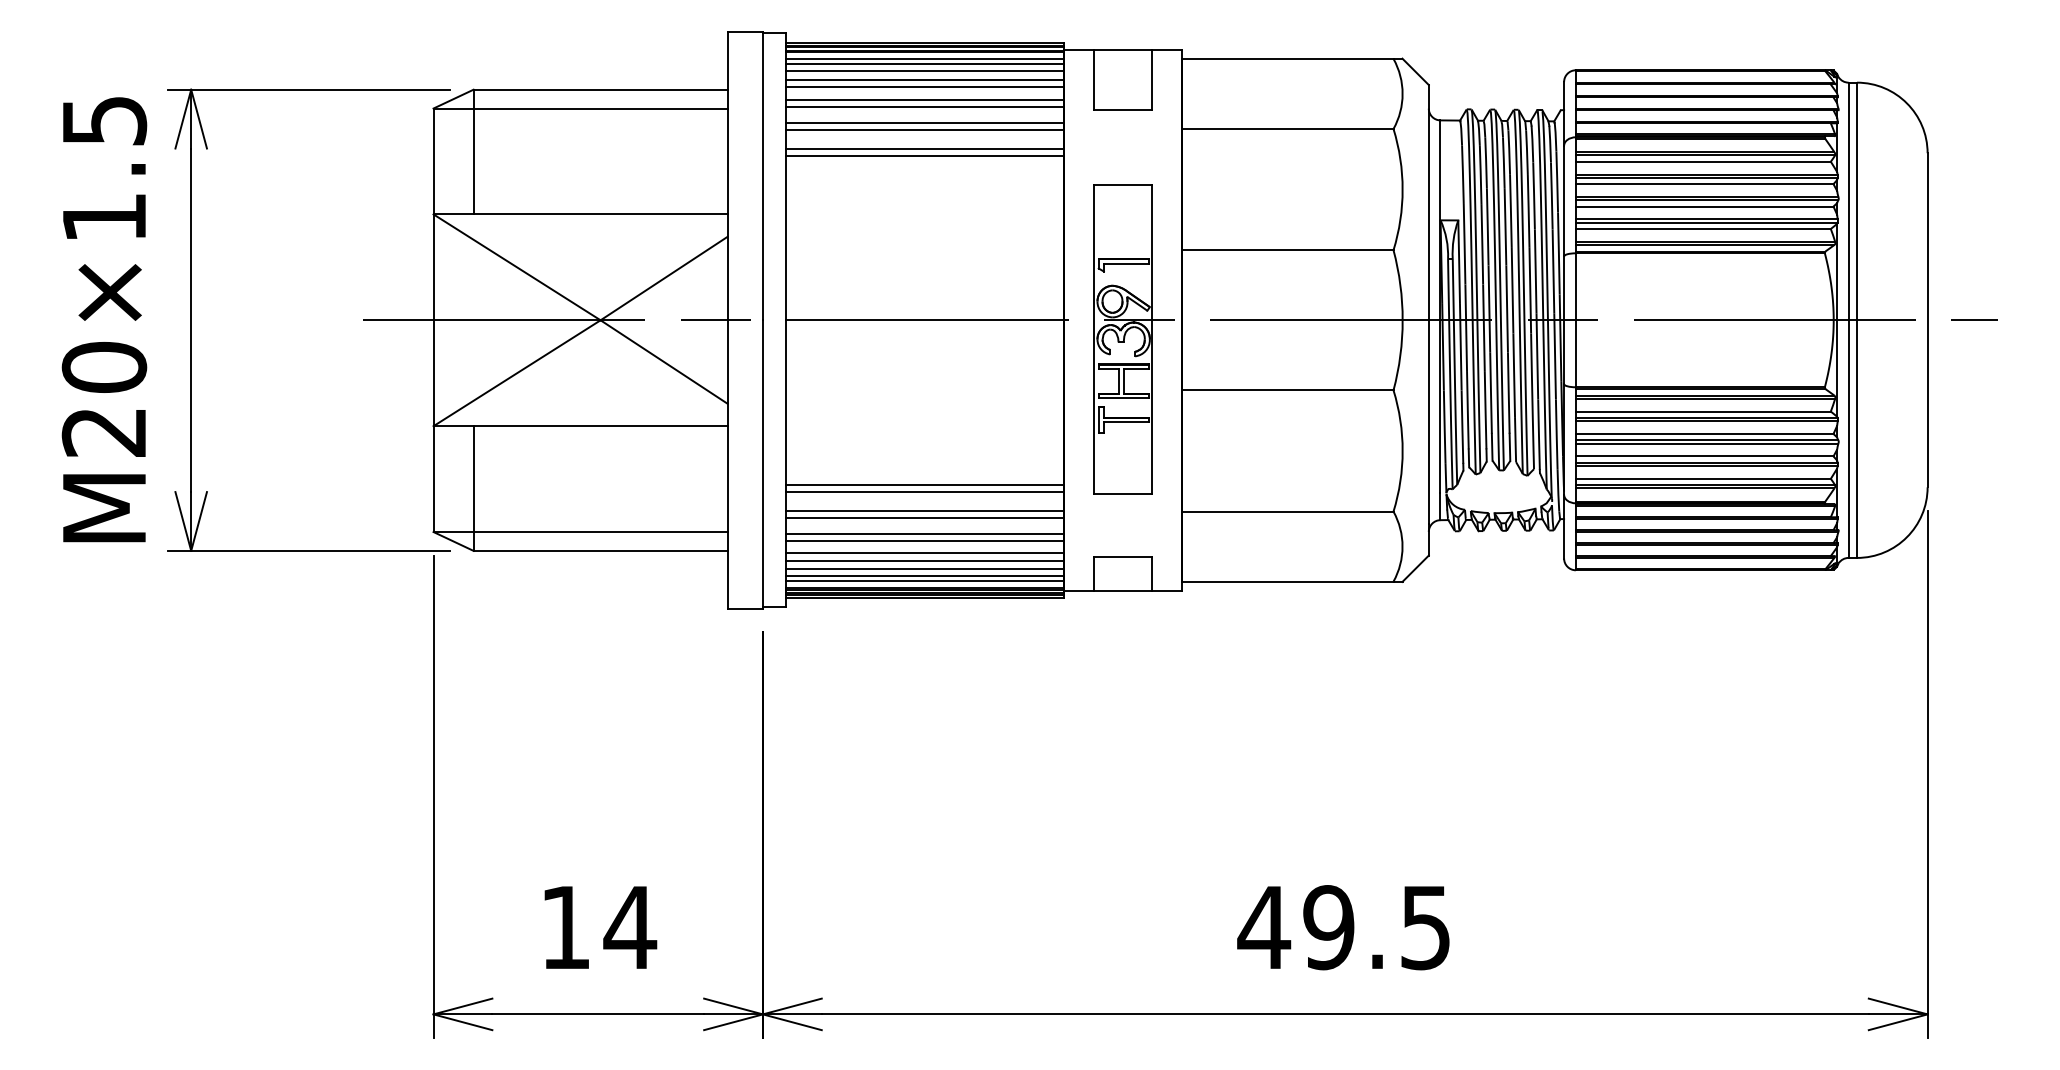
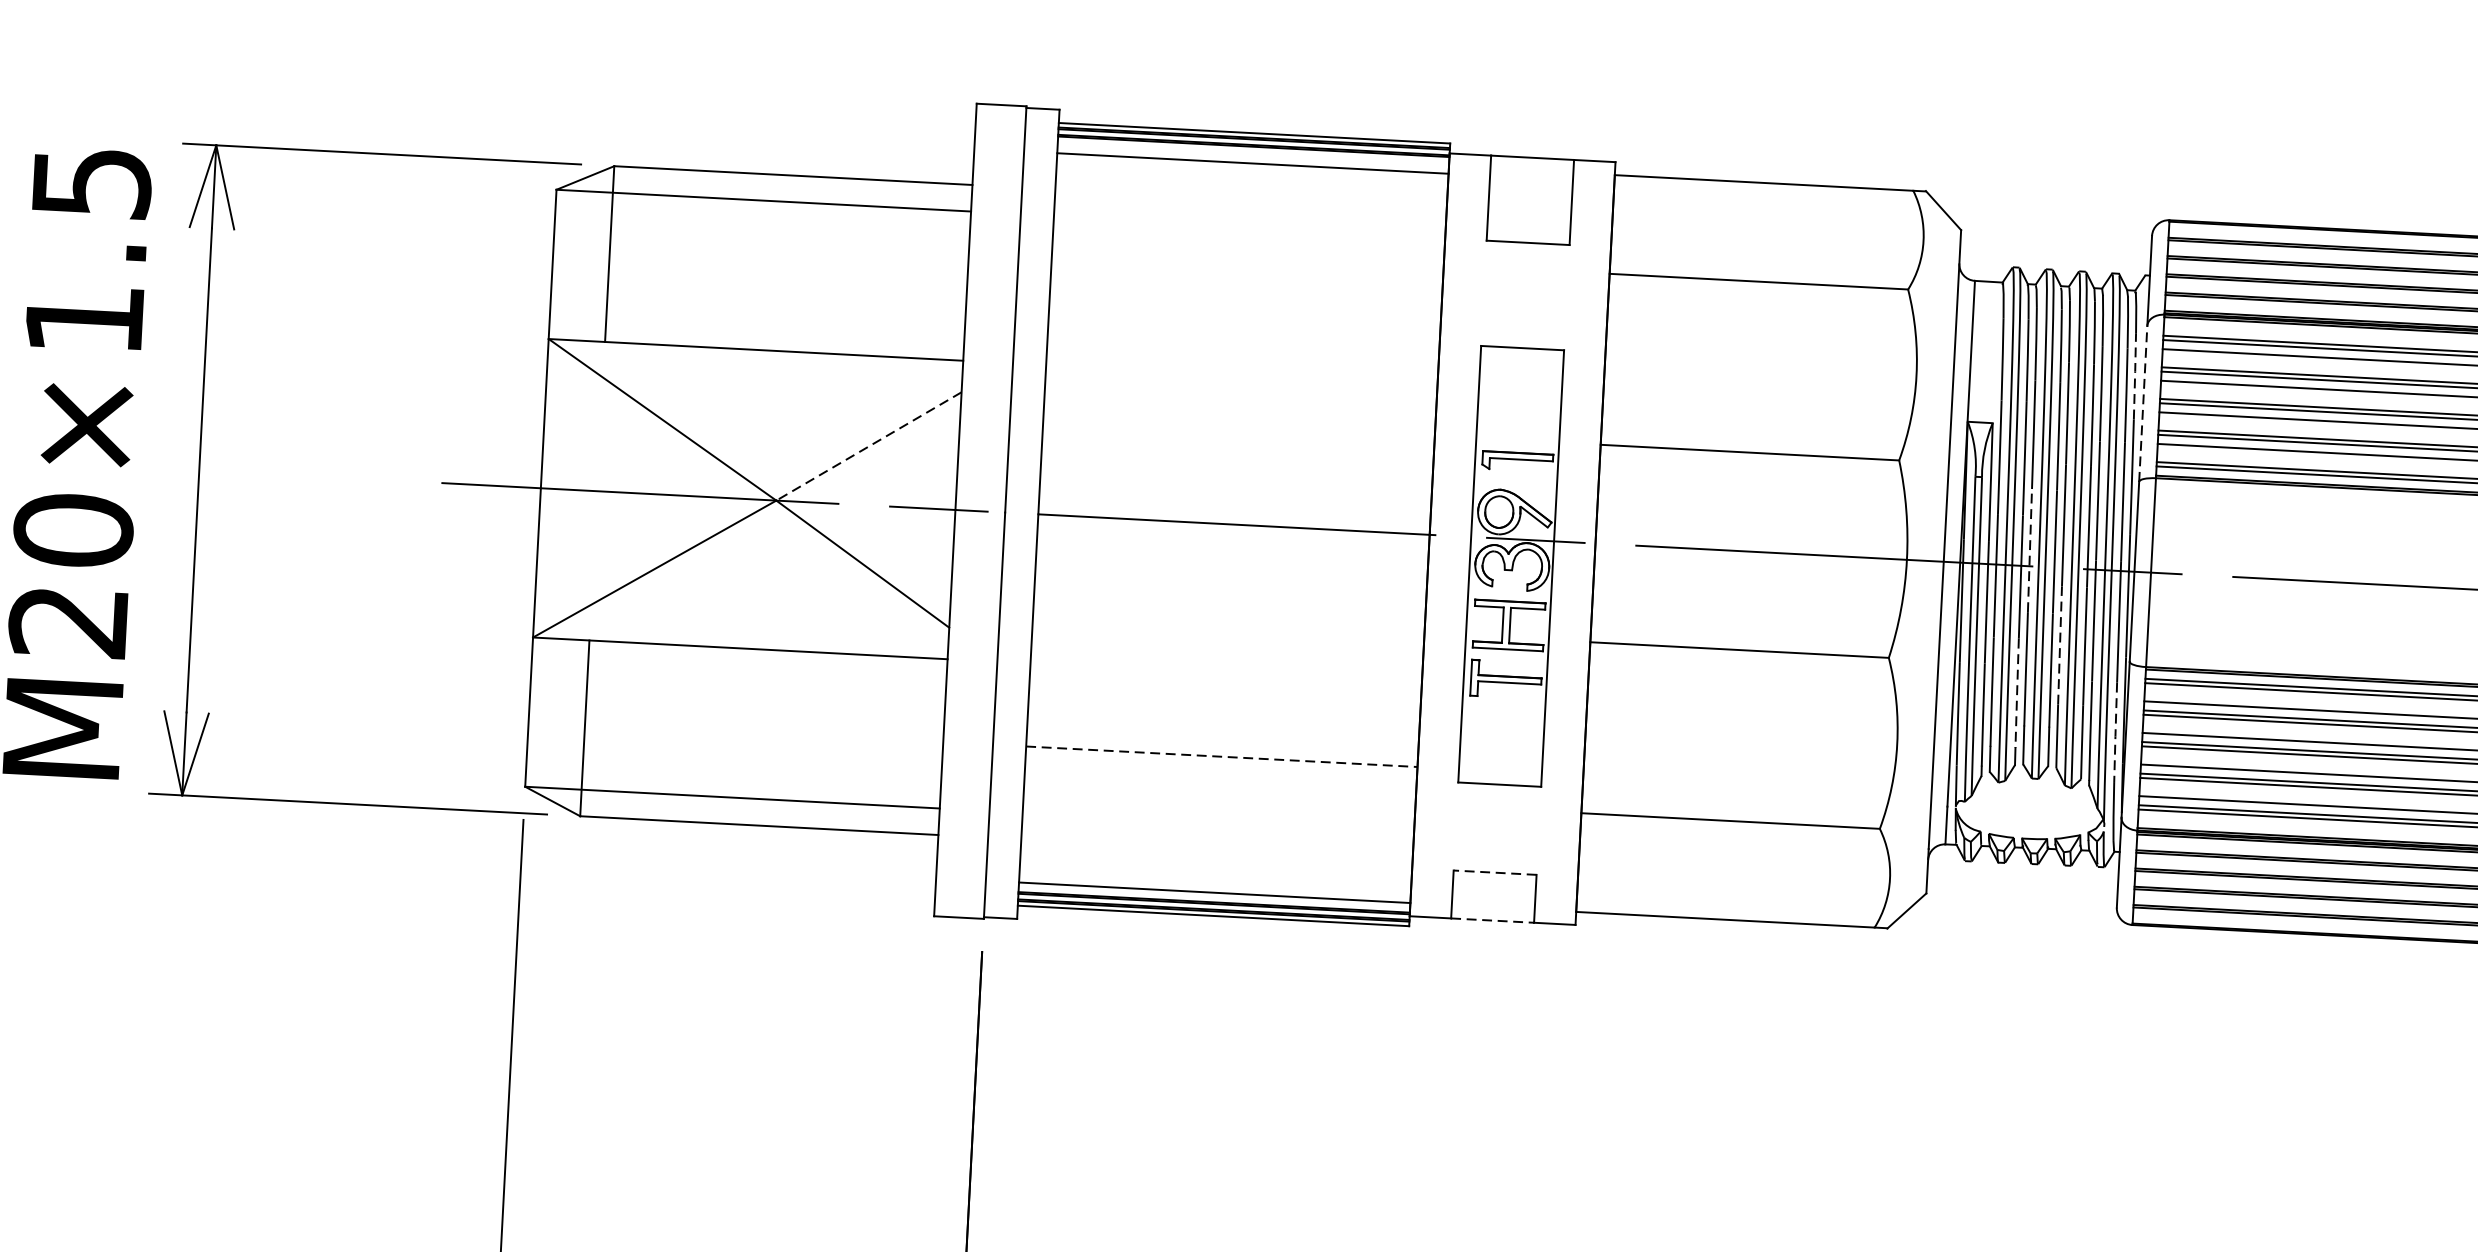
line: (925, 59) -> (1253, 156), removed
line: (925, 71) -> (1252, 173), removed
line: (925, 79) -> (1252, 185), removed
line: (925, 87) -> (1251, 196), removed
line: (925, 99) -> (1250, 213), removed
line: (925, 106) -> (1250, 223), removed
line: (925, 122) -> (1248, 245), removed
line: (925, 129) -> (1248, 255), removed
line: (925, 148) -> (1246, 282), removed
line: (925, 155) -> (1246, 292), removed
line: (1557, 181) -> (2135, 375), solid -> dashed
line: (1564, 200) -> (2143, 402), solid -> dashed
line: (663, 278) -> (868, 446), solid -> dashed
line: (1489, 308) -> (2030, 549), solid -> dashed
line: (1514, 375) -> (2060, 645), solid -> dashed
line: (1485, 411) -> (2016, 694), solid -> dashed
line: (1556, 435) -> (2115, 733), solid -> dashed
line: (925, 485) -> (1222, 757), solid -> dashed
line: (925, 491) -> (1221, 765), removed
line: (925, 510) -> (1220, 792), removed
line: (925, 517) -> (1219, 802), removed
line: (925, 533) -> (1218, 825), removed
line: (925, 541) -> (1217, 836), removed
line: (925, 553) -> (1217, 853), removed
line: (1122, 556) -> (1494, 872), solid -> dashed
line: (925, 560) -> (1216, 863), removed
line: (925, 569) -> (1215, 875), removed
line: (925, 576) -> (1215, 885), removed
line: (1123, 590) -> (1493, 920), solid -> dashed

